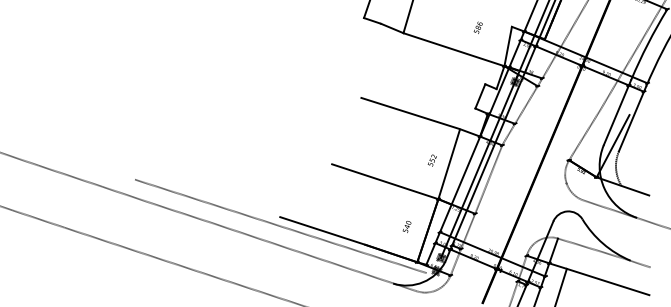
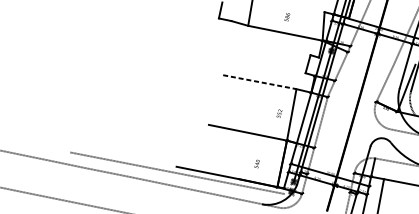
text: (477, 27) -> (286, 17), moved
line: (410, 113) -> (259, 82), solid -> dashed
text: (406, 226) -> (256, 163), moved

